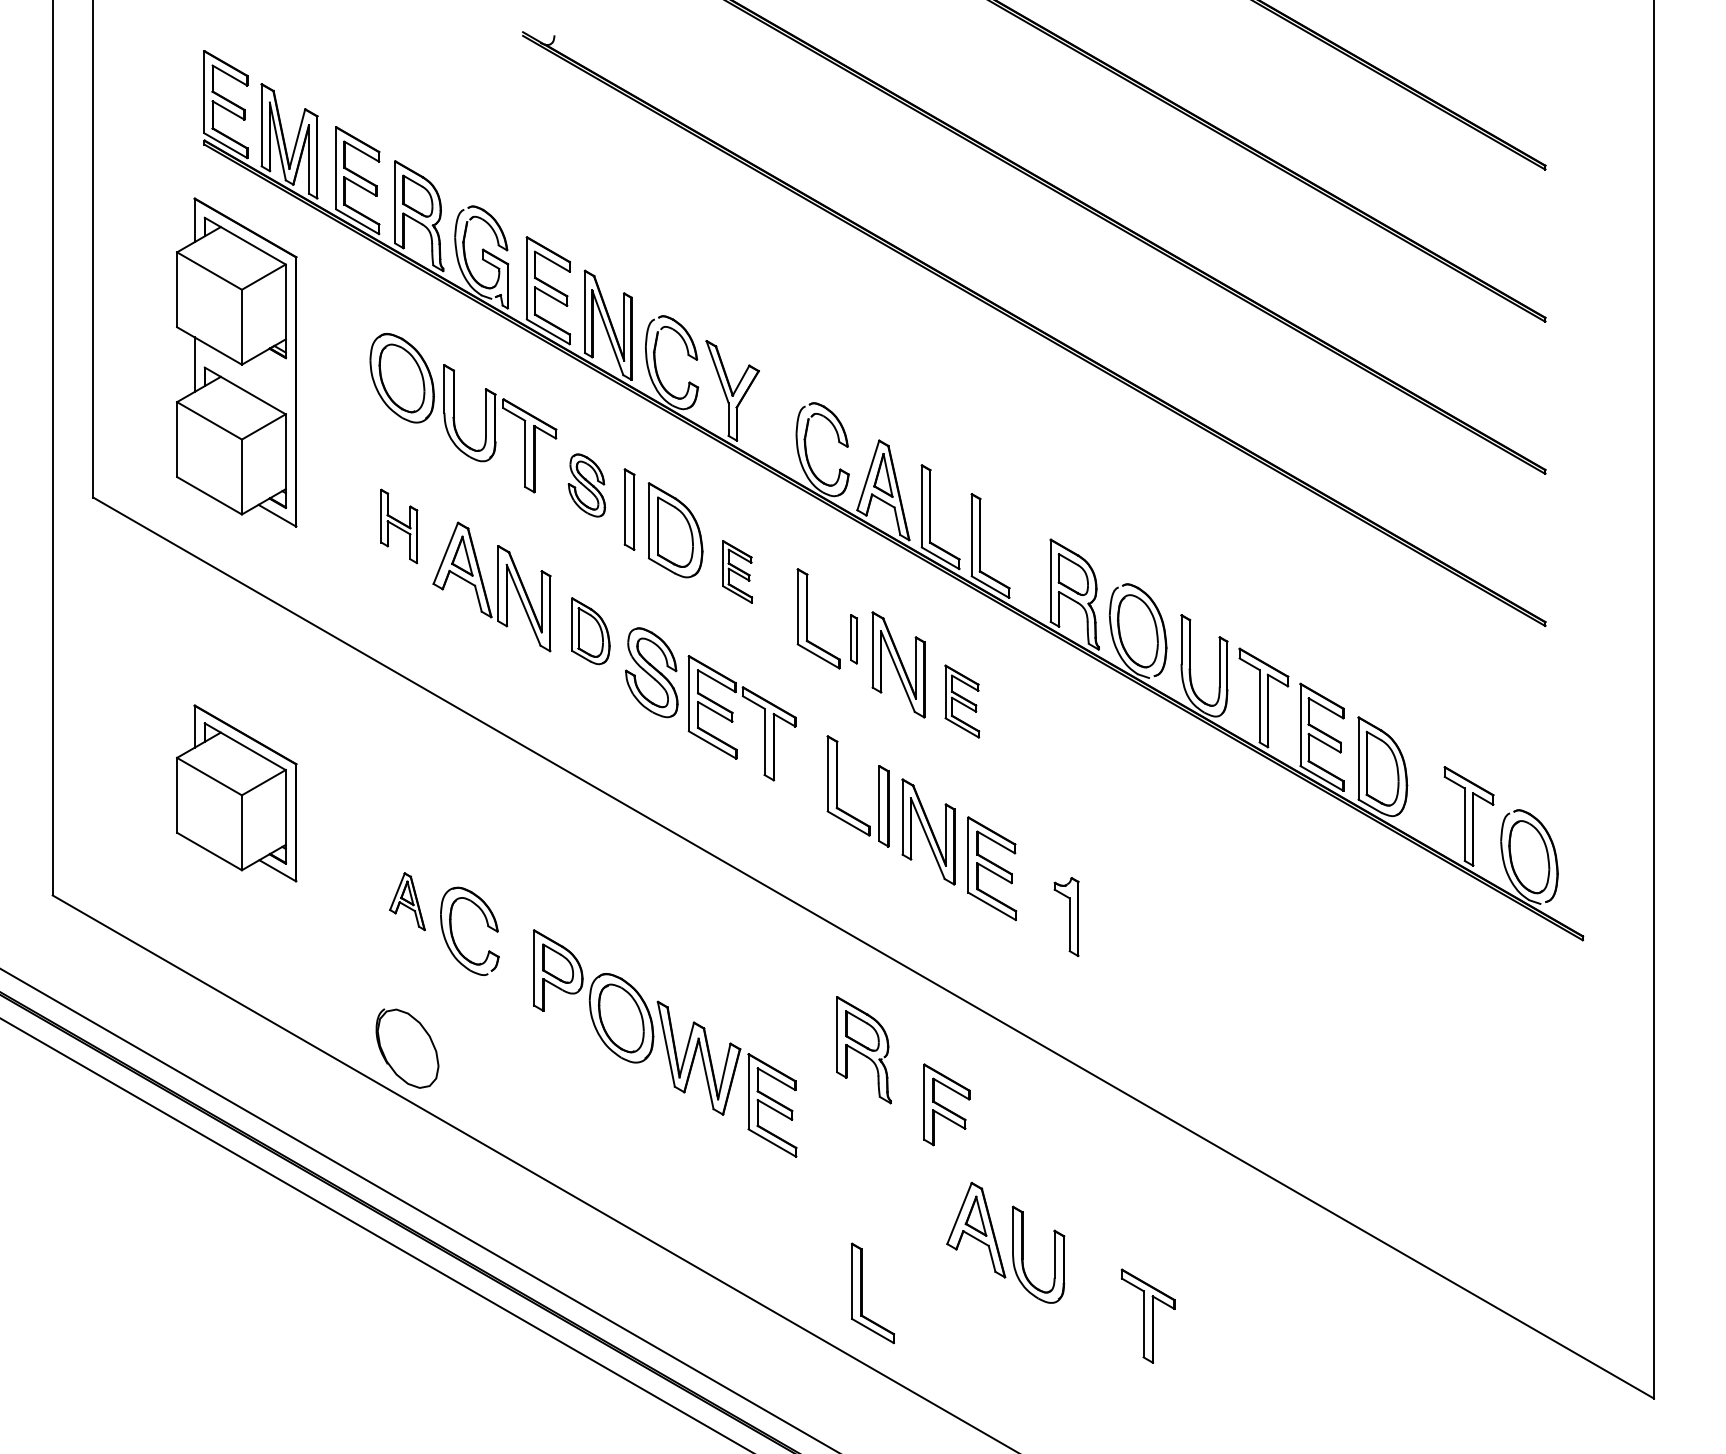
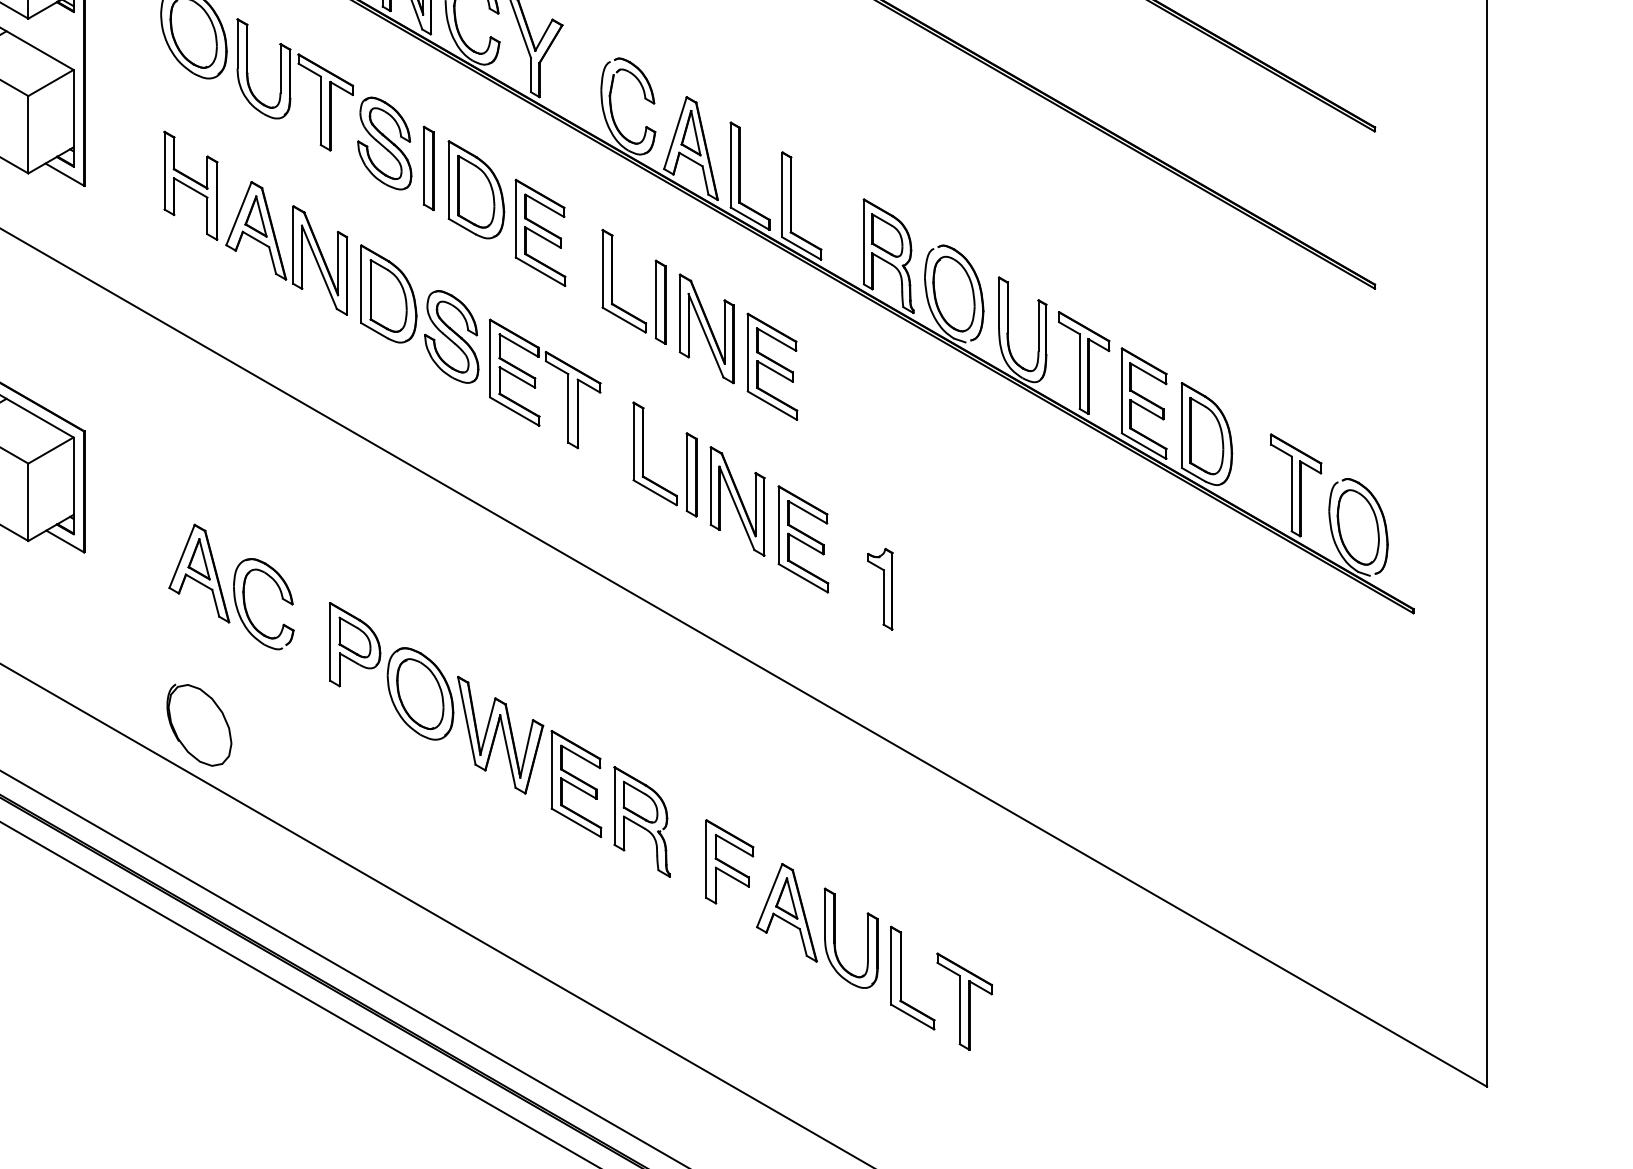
part: (586, 485) -> (384, 143), size x1.43
part: (398, 526) -> (190, 185), size x1.43
part: (737, 571) -> (540, 232), size x1.67
part: (590, 631) -> (388, 294), size x1.43
part: (853, 639) -> (660, 302), size x1.67
part: (962, 701) -> (772, 366), size x1.43
part: (407, 901) -> (199, 573), size x1.67
part: (863, 1050) -> (641, 822), moved
part: (946, 1104) -> (729, 861), moved
part: (862, 1293) -> (901, 978), moved

